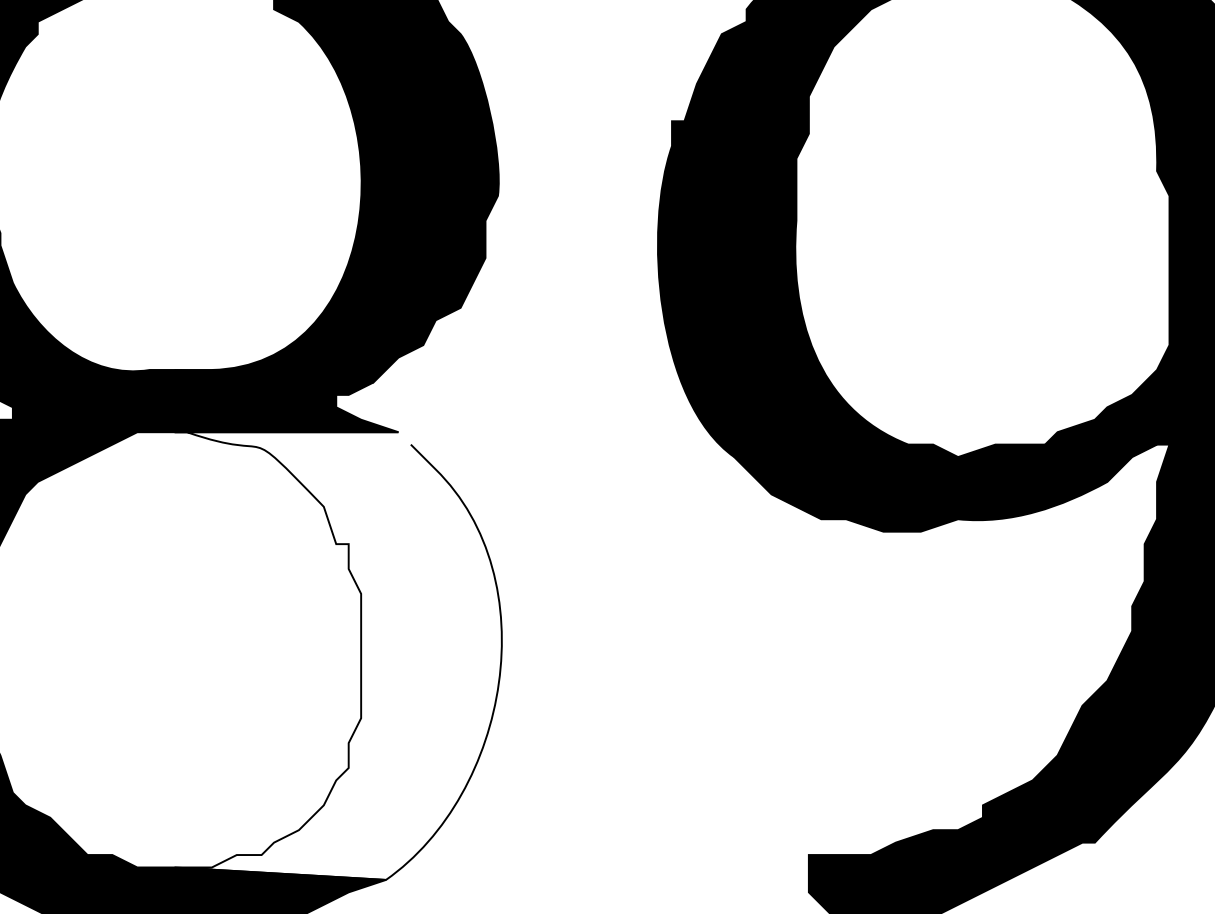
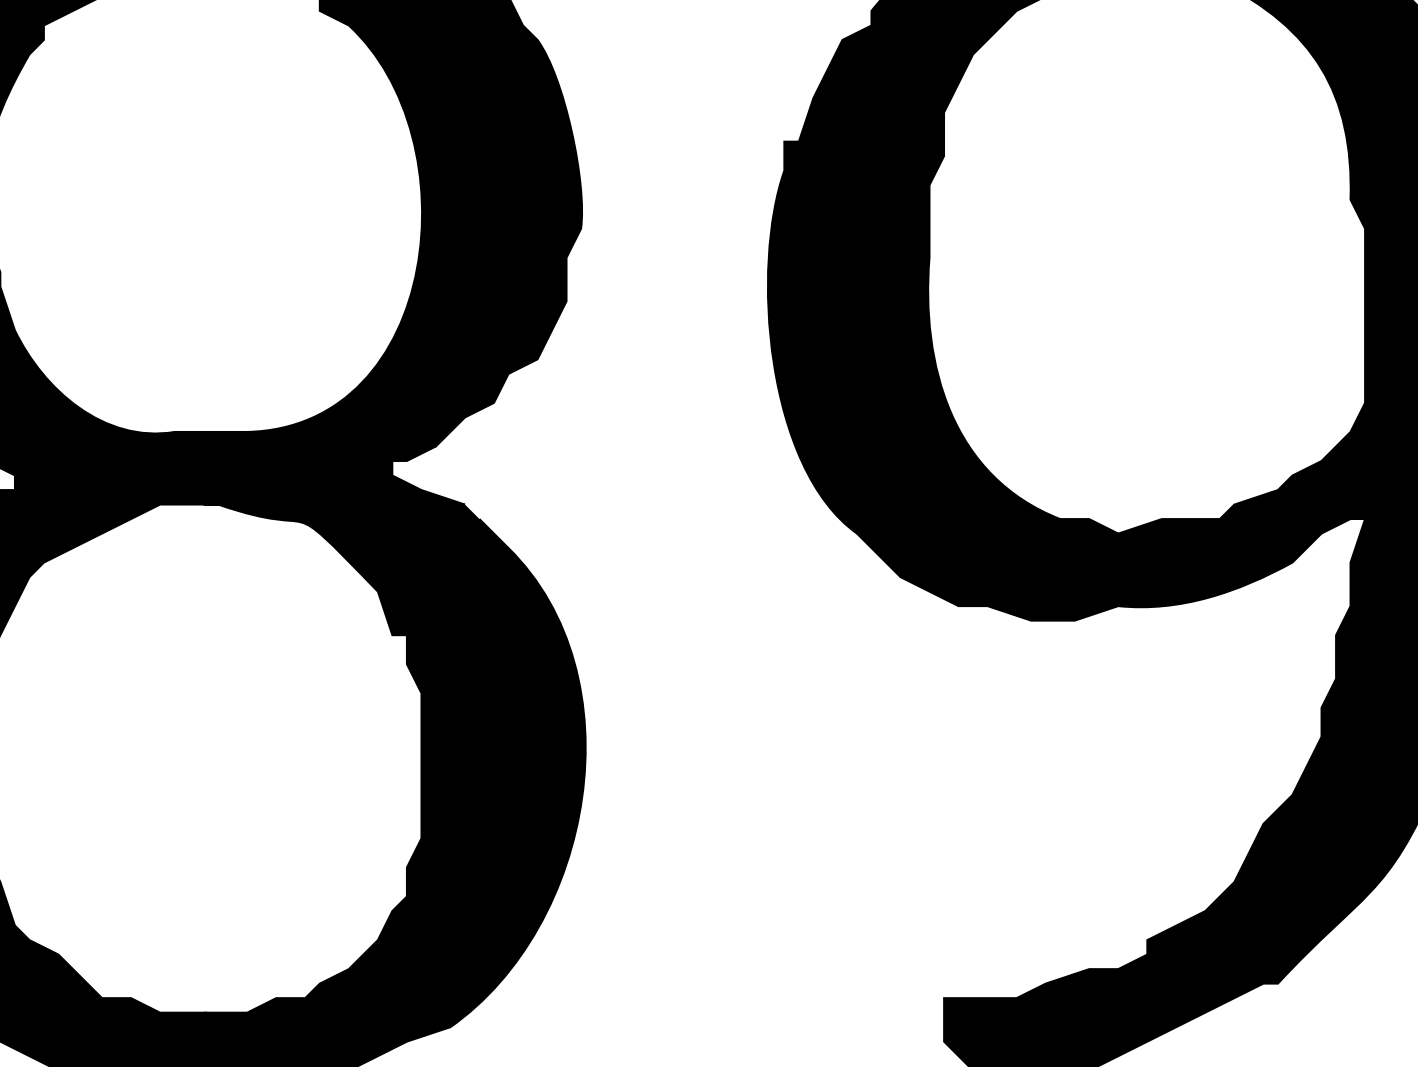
fill: (337, 655) -> (393, 765), added

